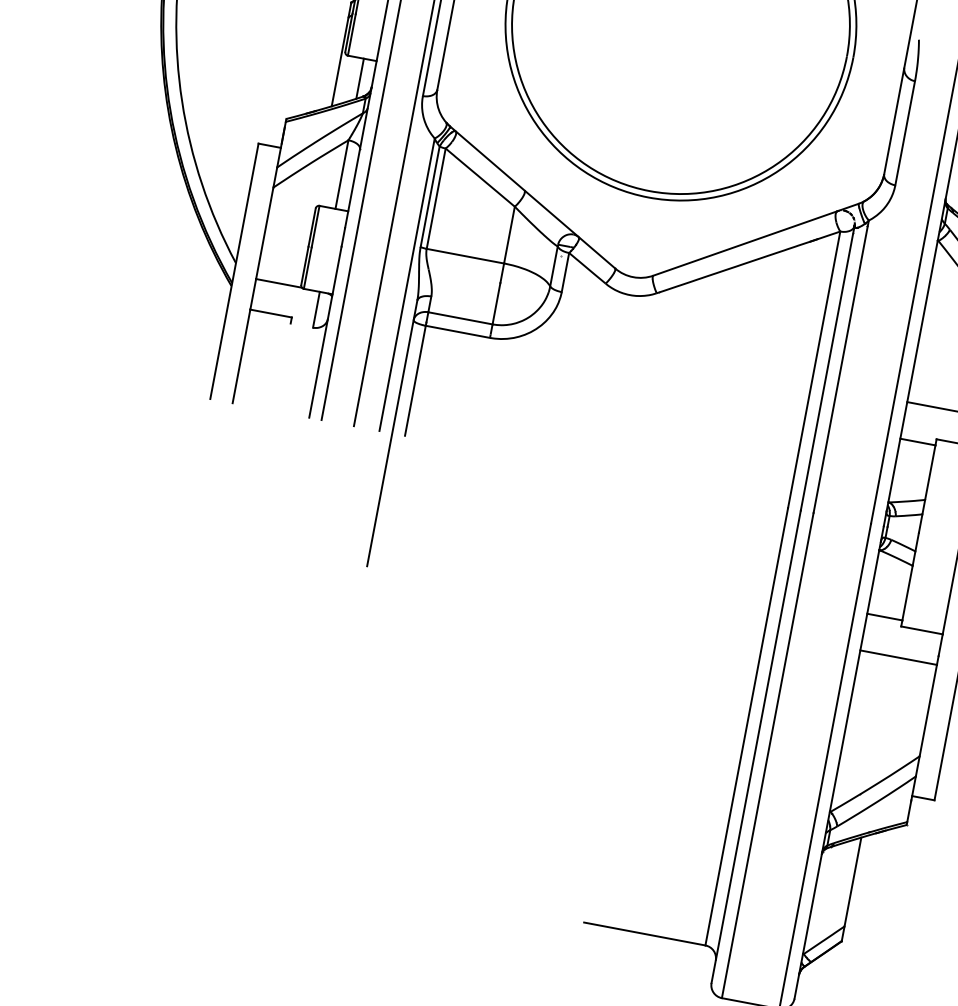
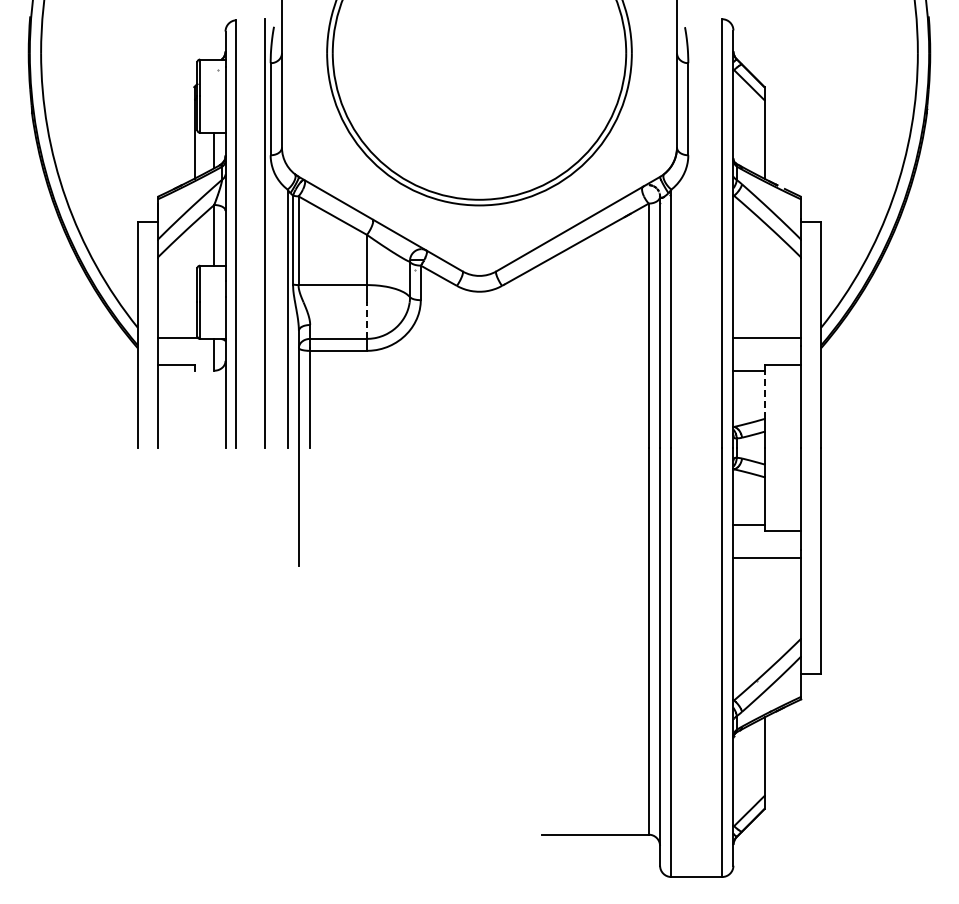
line: (496, 303) -> (366, 320), solid -> dashed
line: (930, 472) -> (764, 394), solid -> dashed

